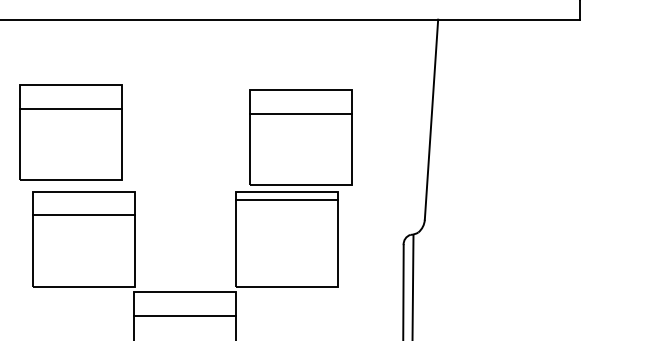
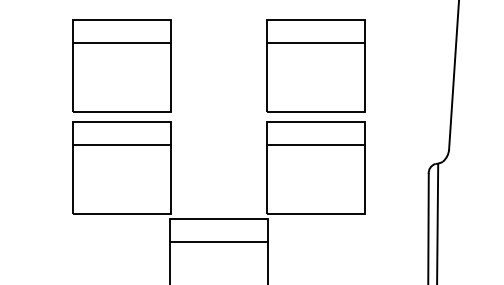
part: (70, 132) -> (120, 65), moved
part: (300, 137) -> (316, 65), moved
line: (286, 200) -> (316, 145), moved

